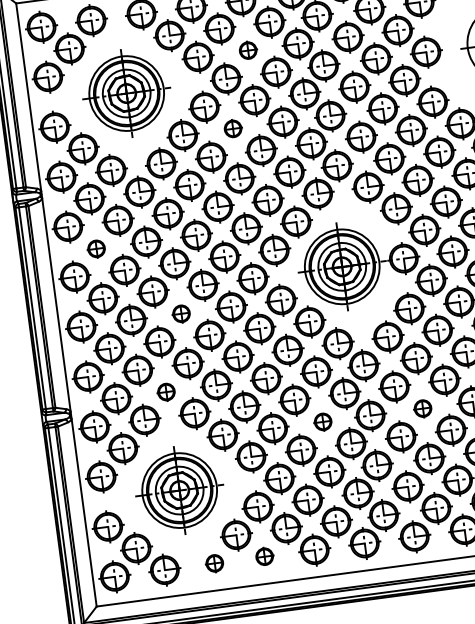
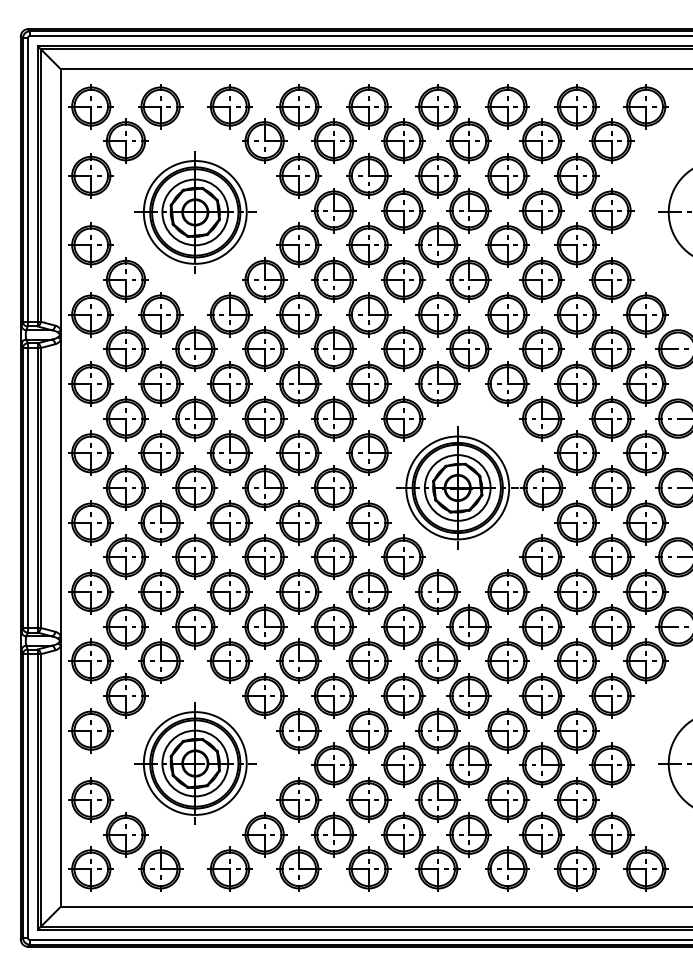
part: (247, 50) -> (368, 175), size x1.67
part: (232, 128) -> (333, 279), size x1.67
part: (96, 248) -> (125, 418), size x1.67
part: (181, 313) -> (229, 522), size x1.67
part: (165, 391) -> (194, 626), size x1.67
part: (422, 408) -> (541, 695), size x1.67
part: (323, 421) -> (403, 695), size x1.67
part: (264, 556) -> (298, 868), size x1.67
part: (214, 562) -> (229, 868), size x1.67

